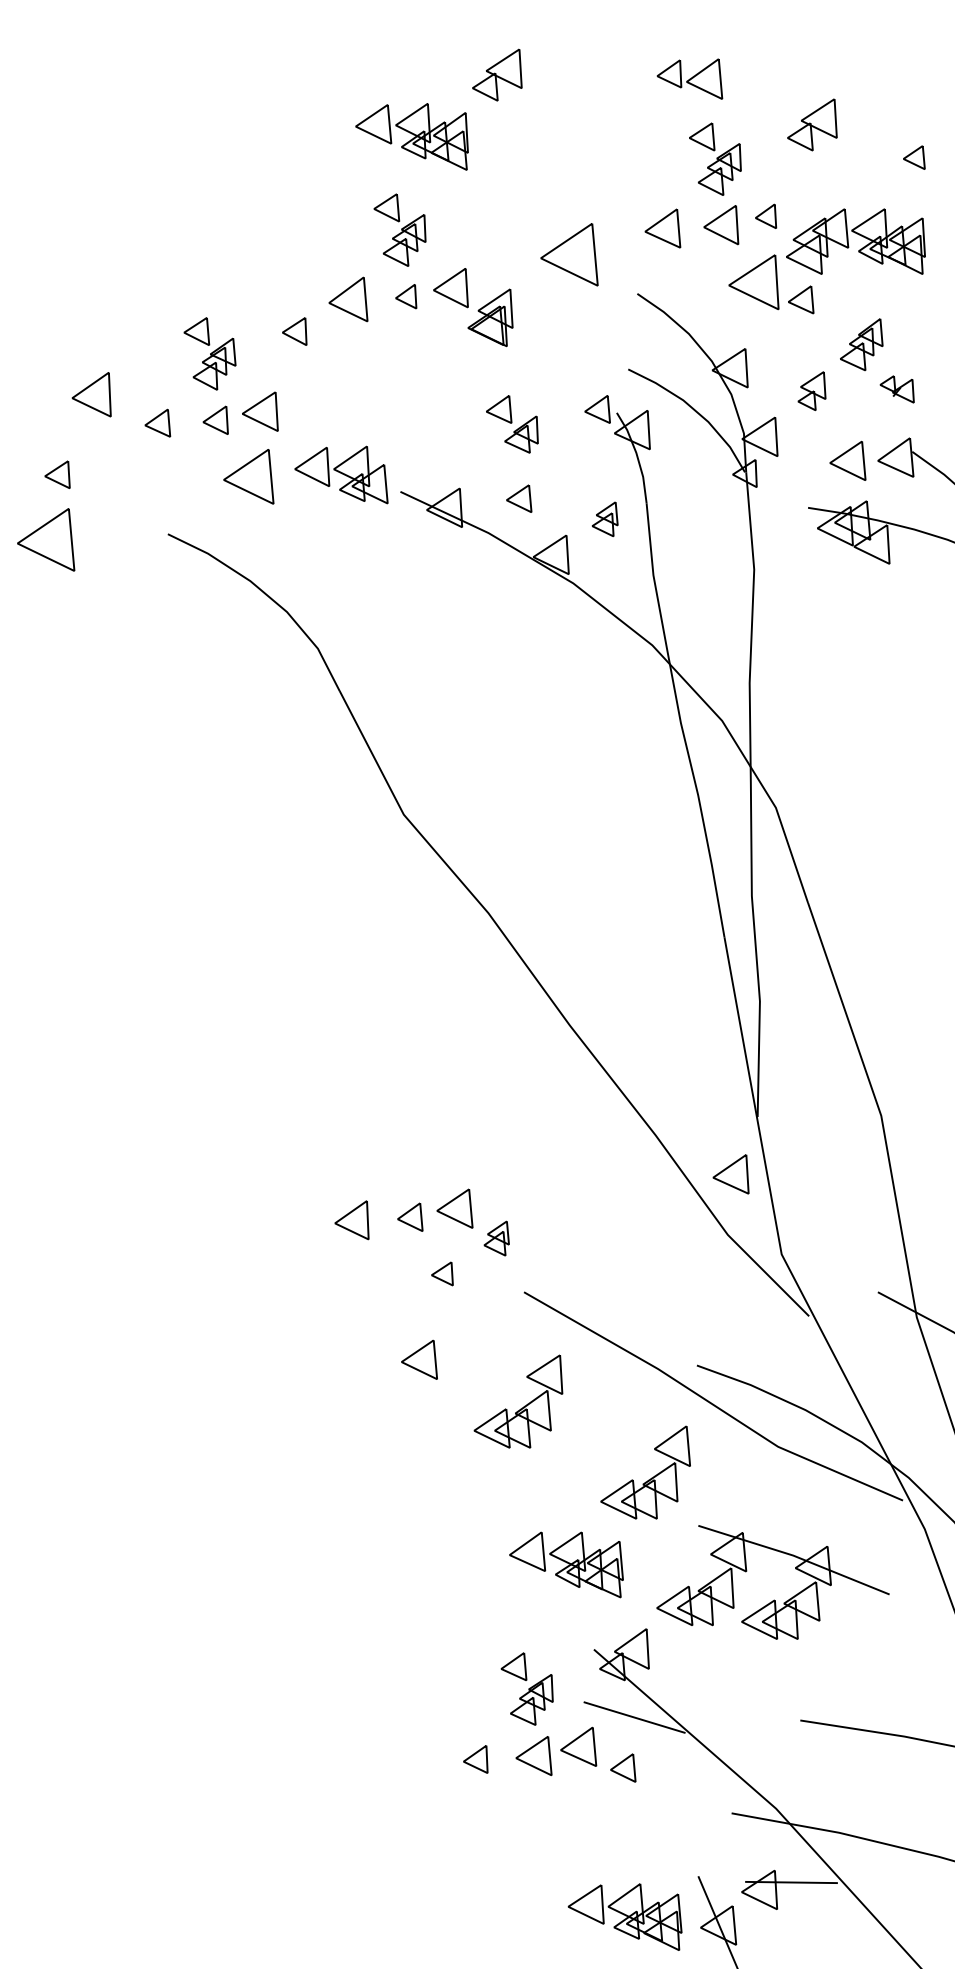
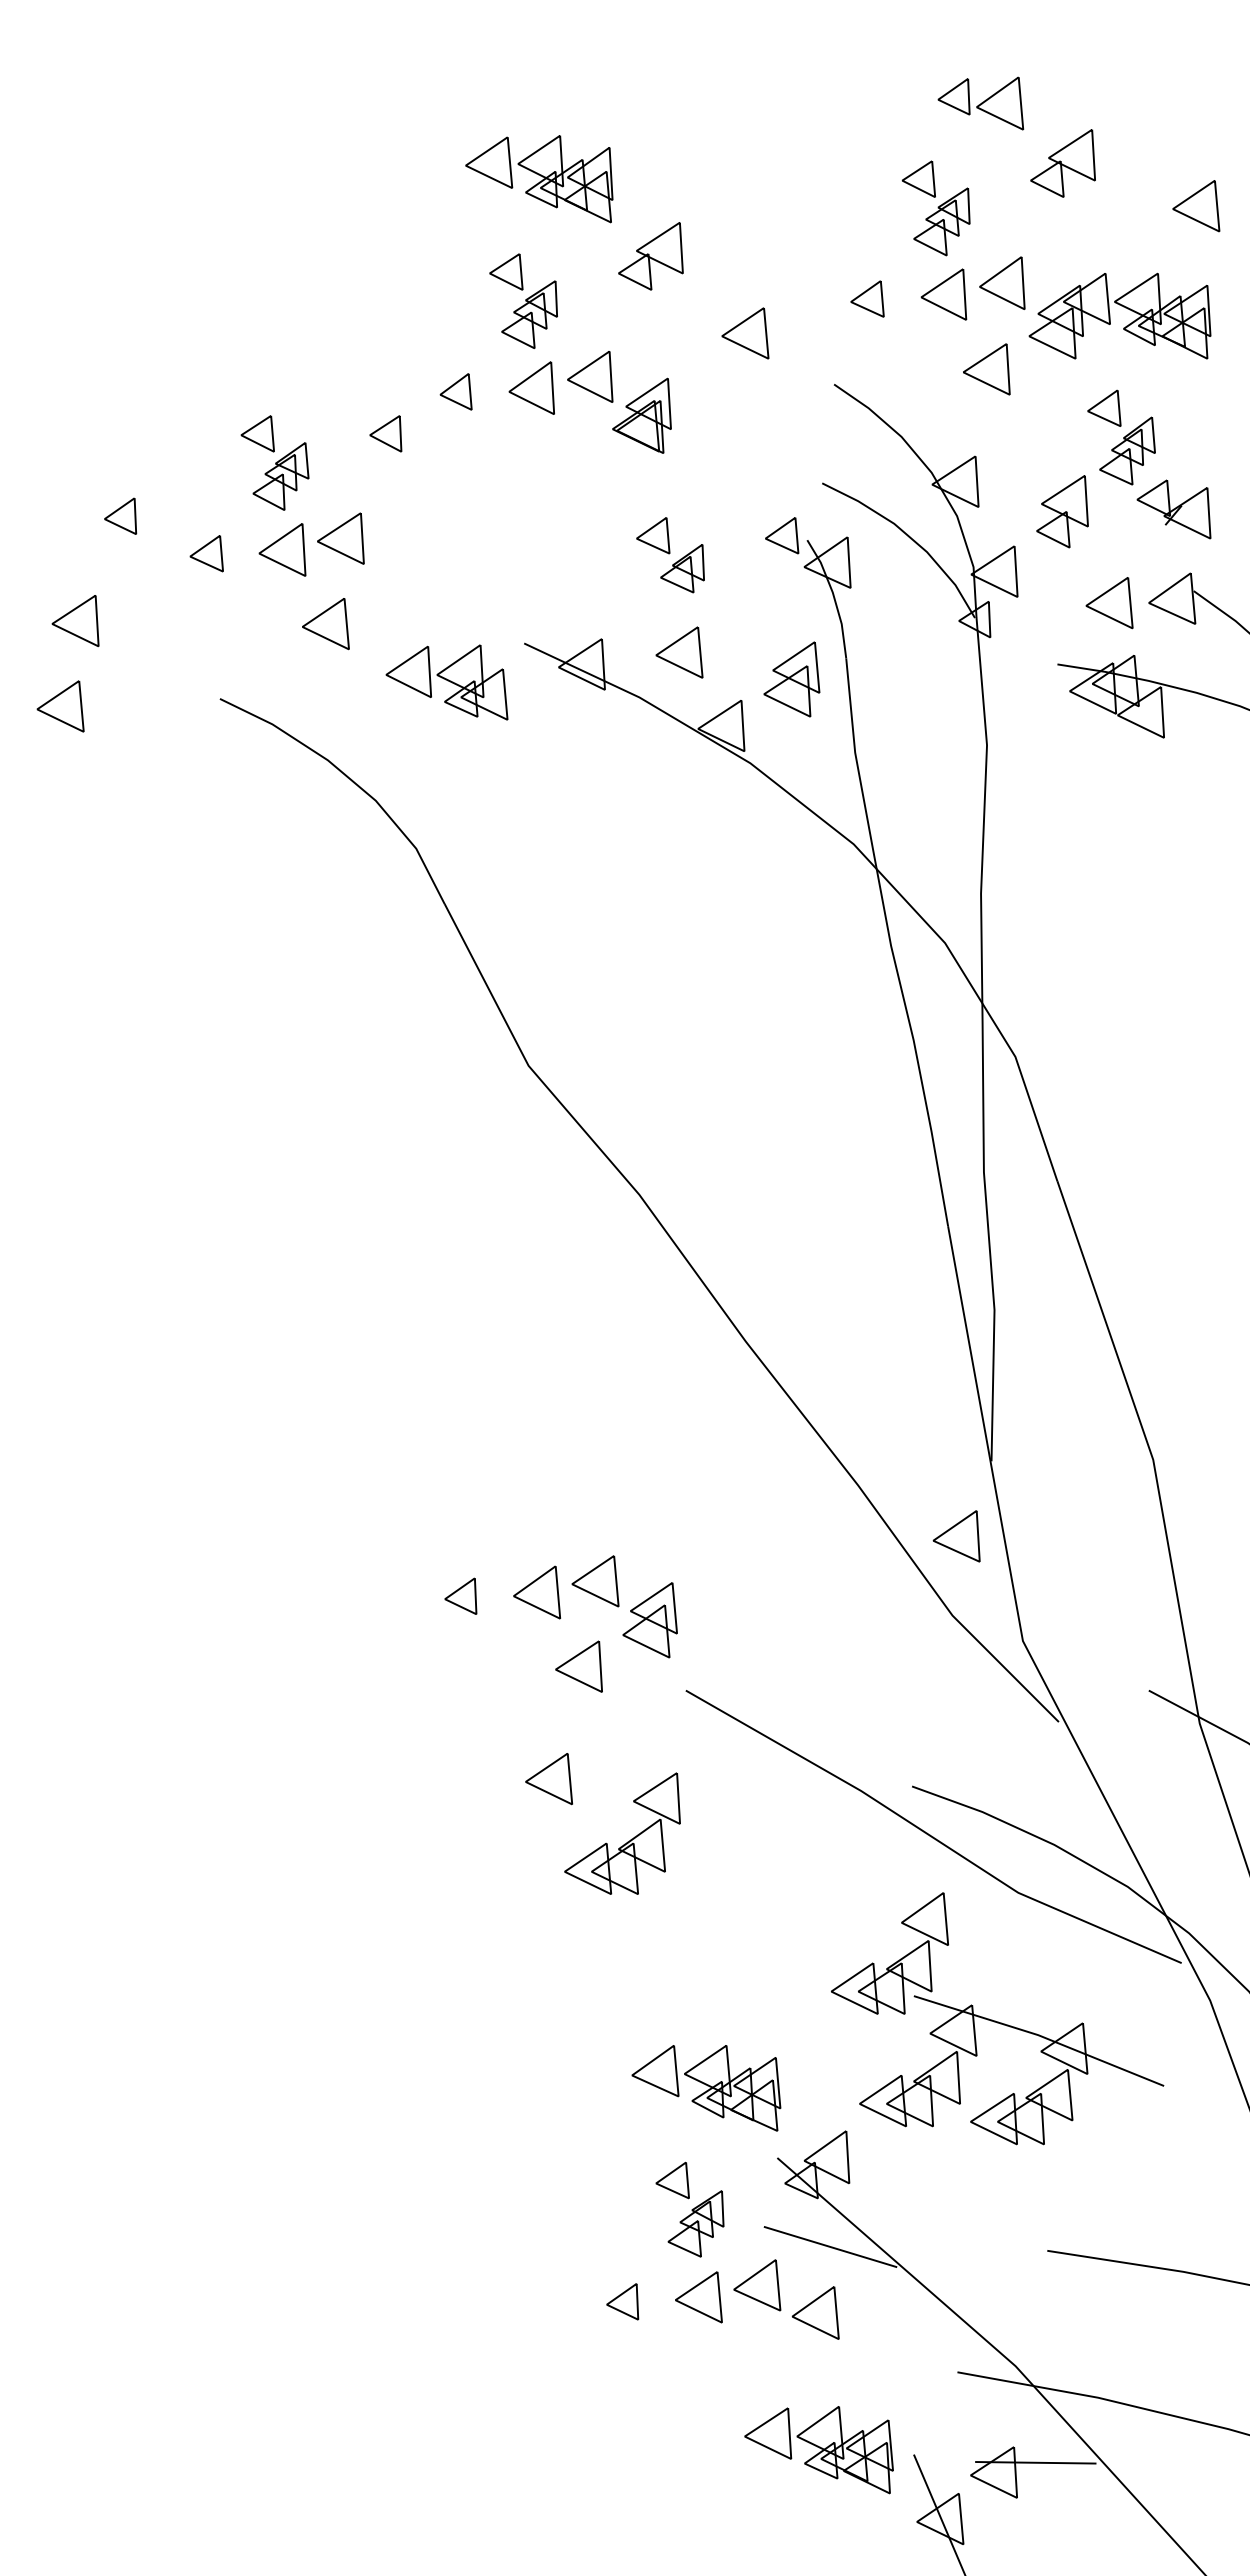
part: (496, 75) -> (650, 256), moved
part: (689, 79) -> (980, 103), moved
part: (914, 157) -> (1196, 206), size x1.67
part: (766, 215) -> (1002, 282), size x1.67
part: (662, 228) -> (867, 298), size x0.71
part: (569, 254) -> (745, 333), size x0.62
part: (753, 282) -> (986, 369), size x0.71
part: (406, 296) -> (531, 387), size x1.67
part: (347, 299) -> (455, 391), size x0.62
part: (801, 299) -> (1104, 407), moved
part: (896, 389) -> (1173, 509), size x1.67
part: (811, 390) -> (1062, 511), size x1.43
part: (91, 394) -> (120, 515), size x0.62
part: (215, 419) -> (282, 549), size x1.43
part: (57, 475) -> (75, 621), size x1.43
part: (341, 475) -> (446, 682), moved
part: (248, 477) -> (325, 624), size x0.71
part: (519, 498) -> (679, 652), size x1.43
part: (604, 519) -> (791, 679), size x1.67
part: (45, 540) -> (60, 706), size x0.62
part: (409, 1217) -> (536, 1592), size x1.43
part: (351, 1219) -> (460, 1595), size x0.71
part: (496, 1238) -> (649, 1620), size x1.67
part: (441, 1273) -> (578, 1666), size x1.67
part: (522, 1407) -> (627, 1841), moved
part: (649, 1479) -> (894, 1962), moved
part: (566, 1565) -> (706, 2088), moved
part: (623, 1767) -> (815, 2312), size x1.43
part: (624, 1917) -> (818, 2450), moved

